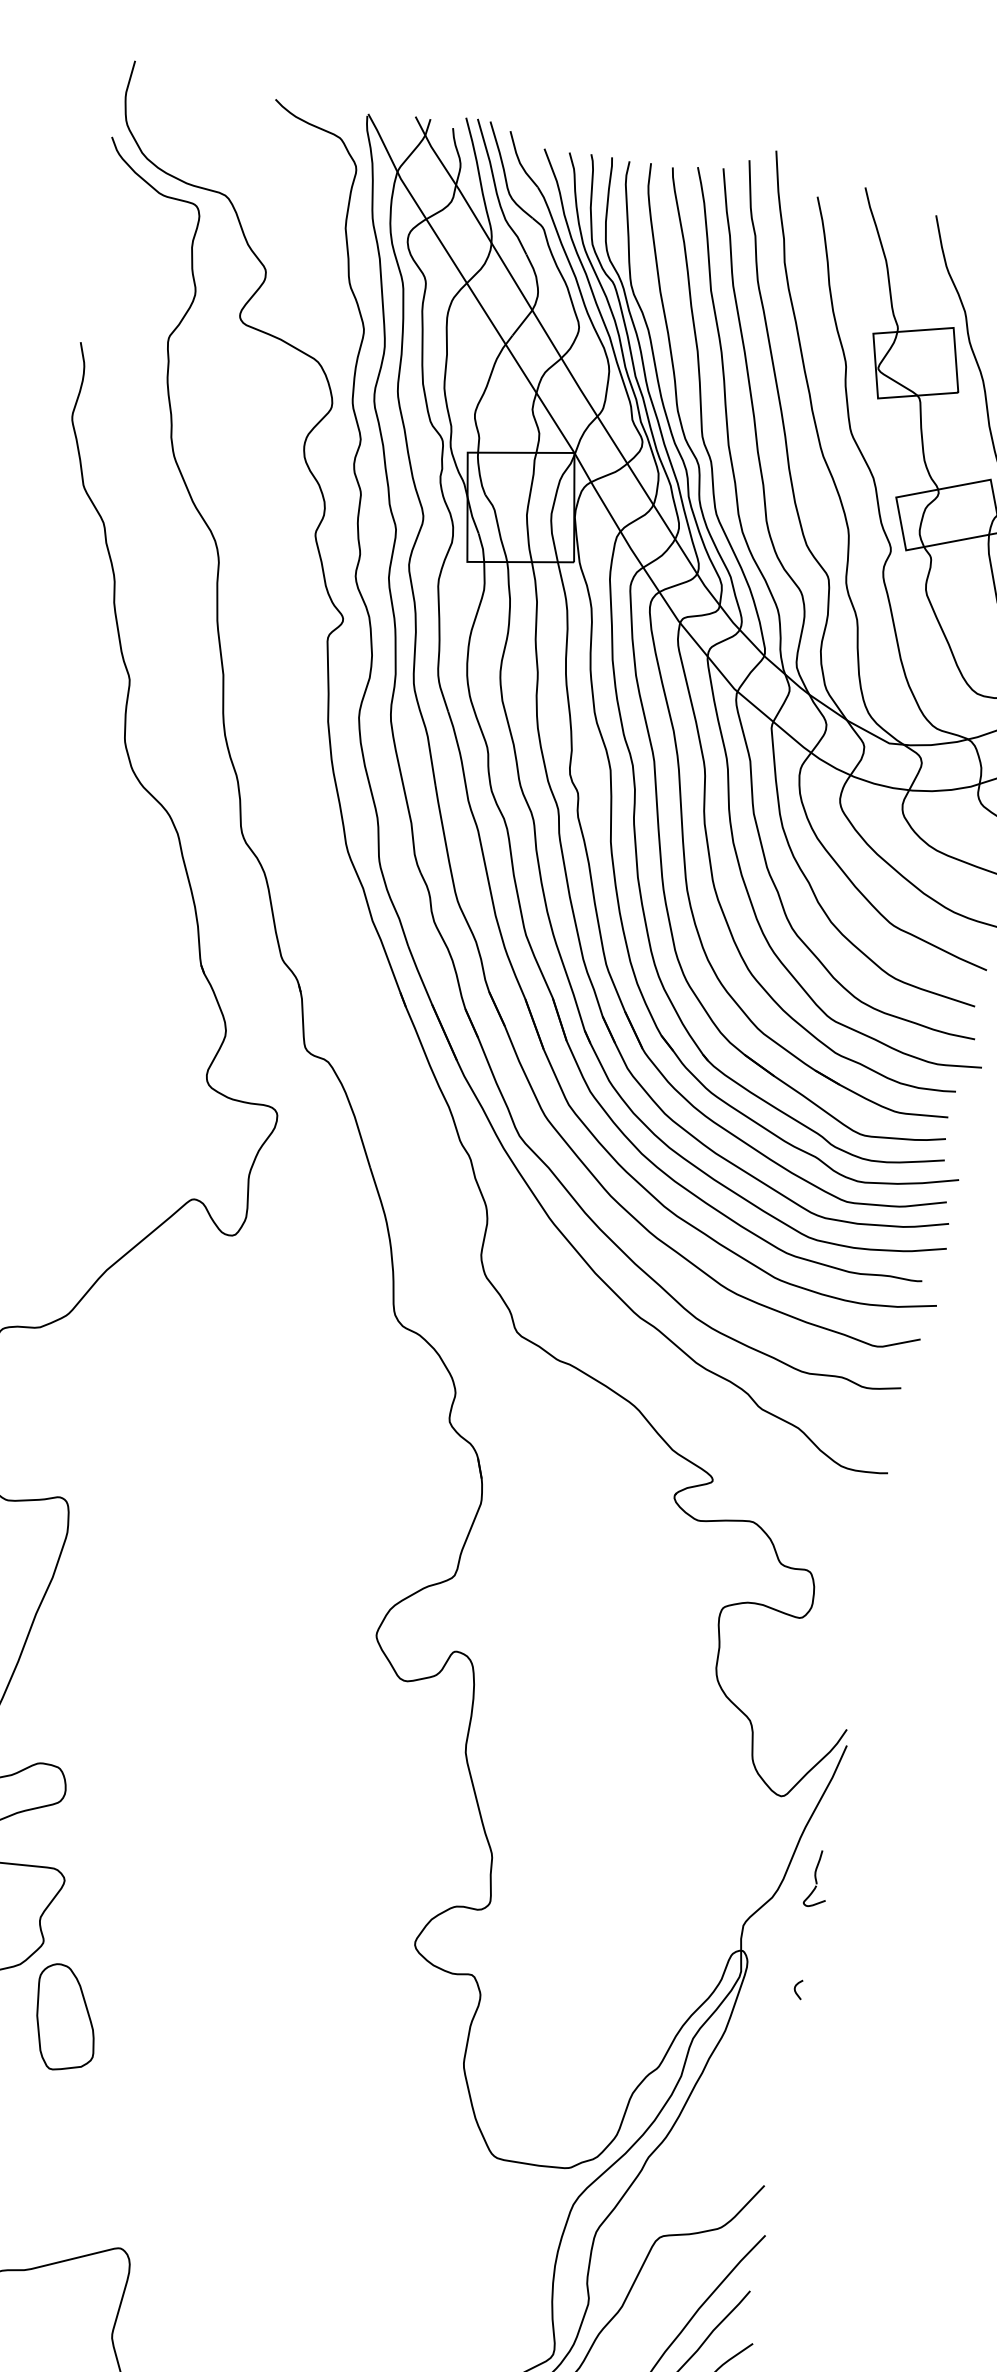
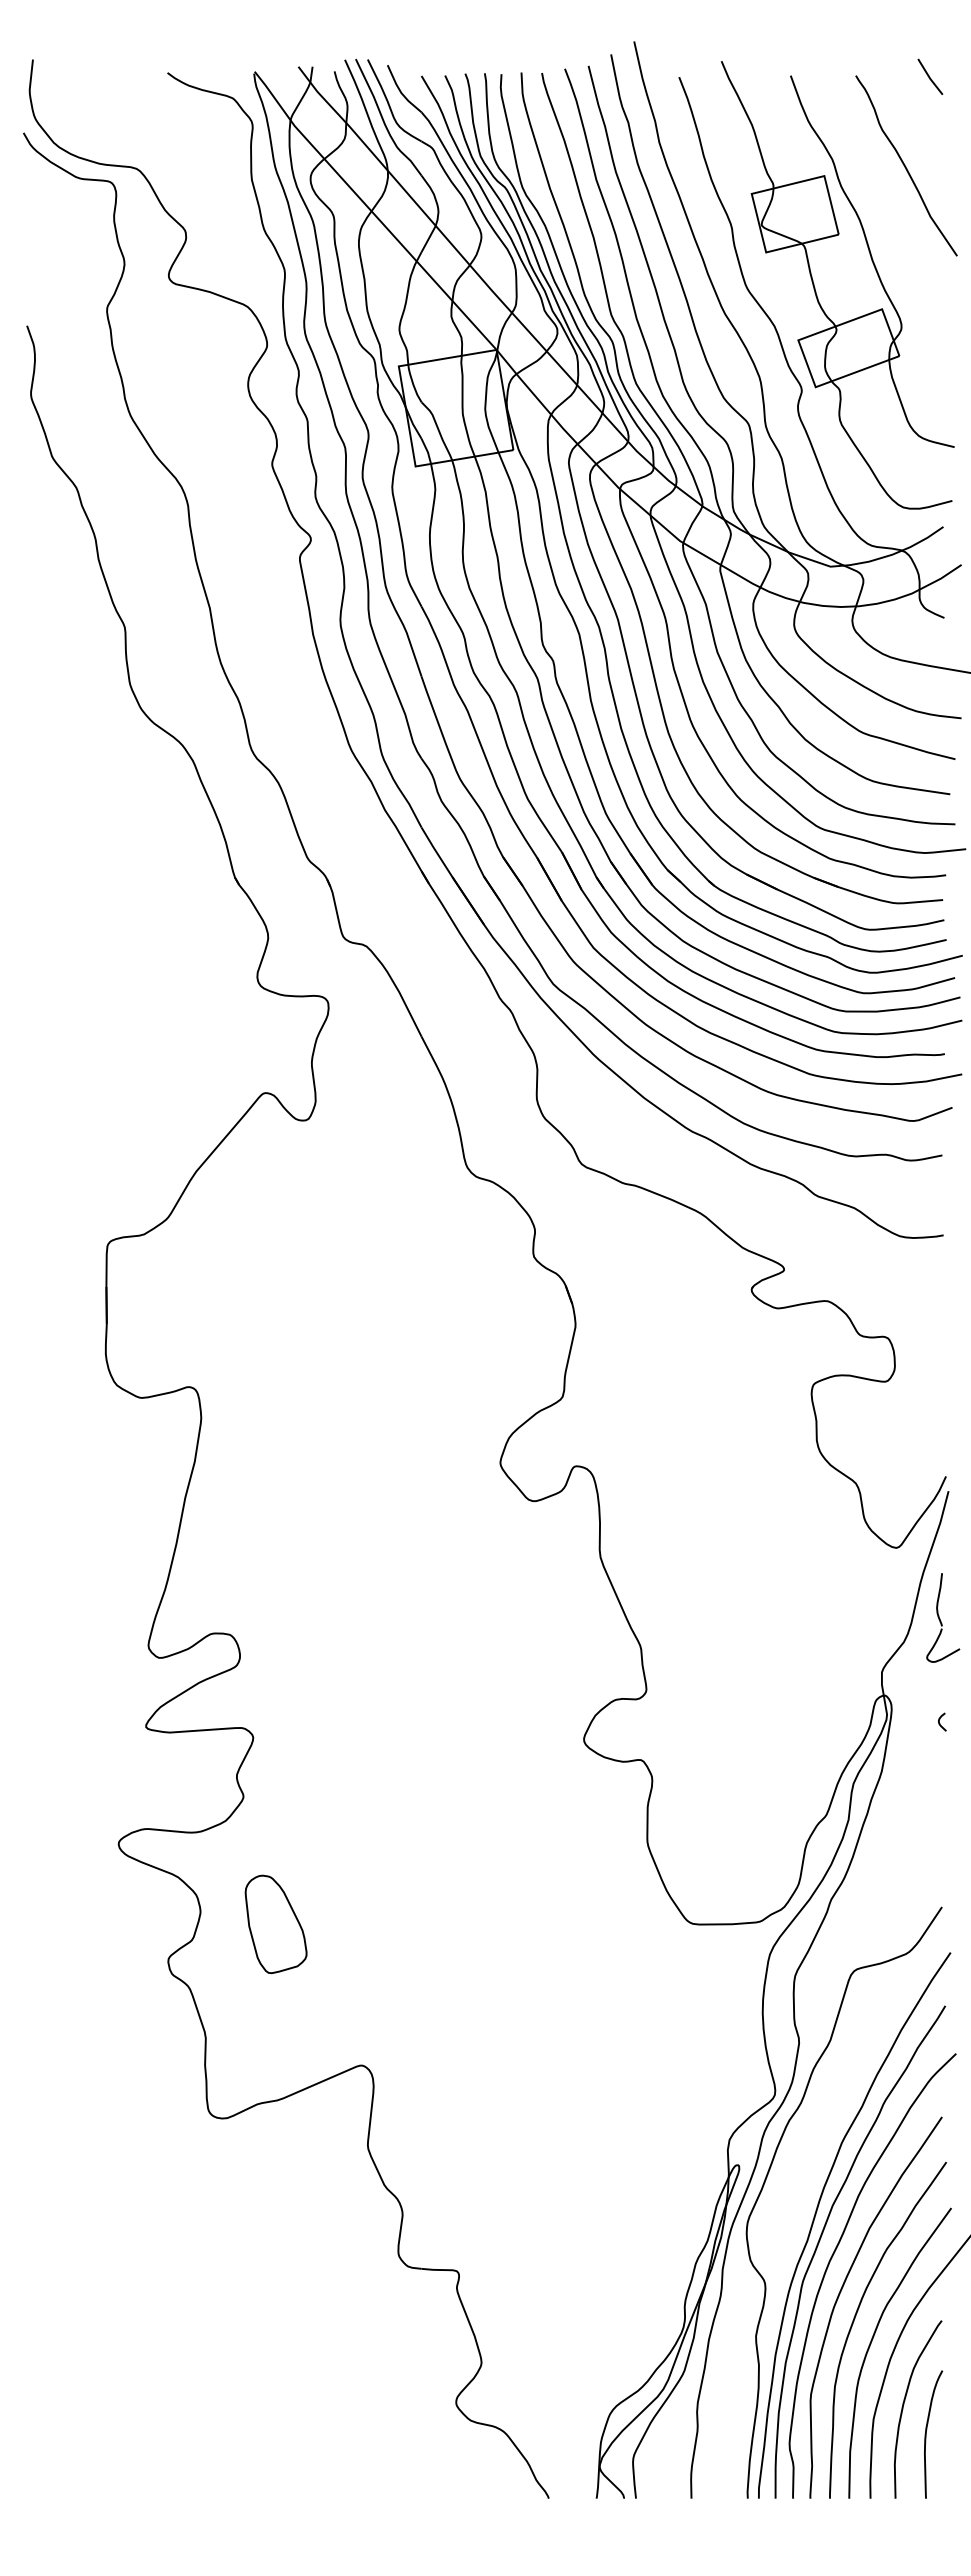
part: (818, 1878) -> (943, 1617), size x1.67
part: (65, 2018) -> (275, 1924), moved

